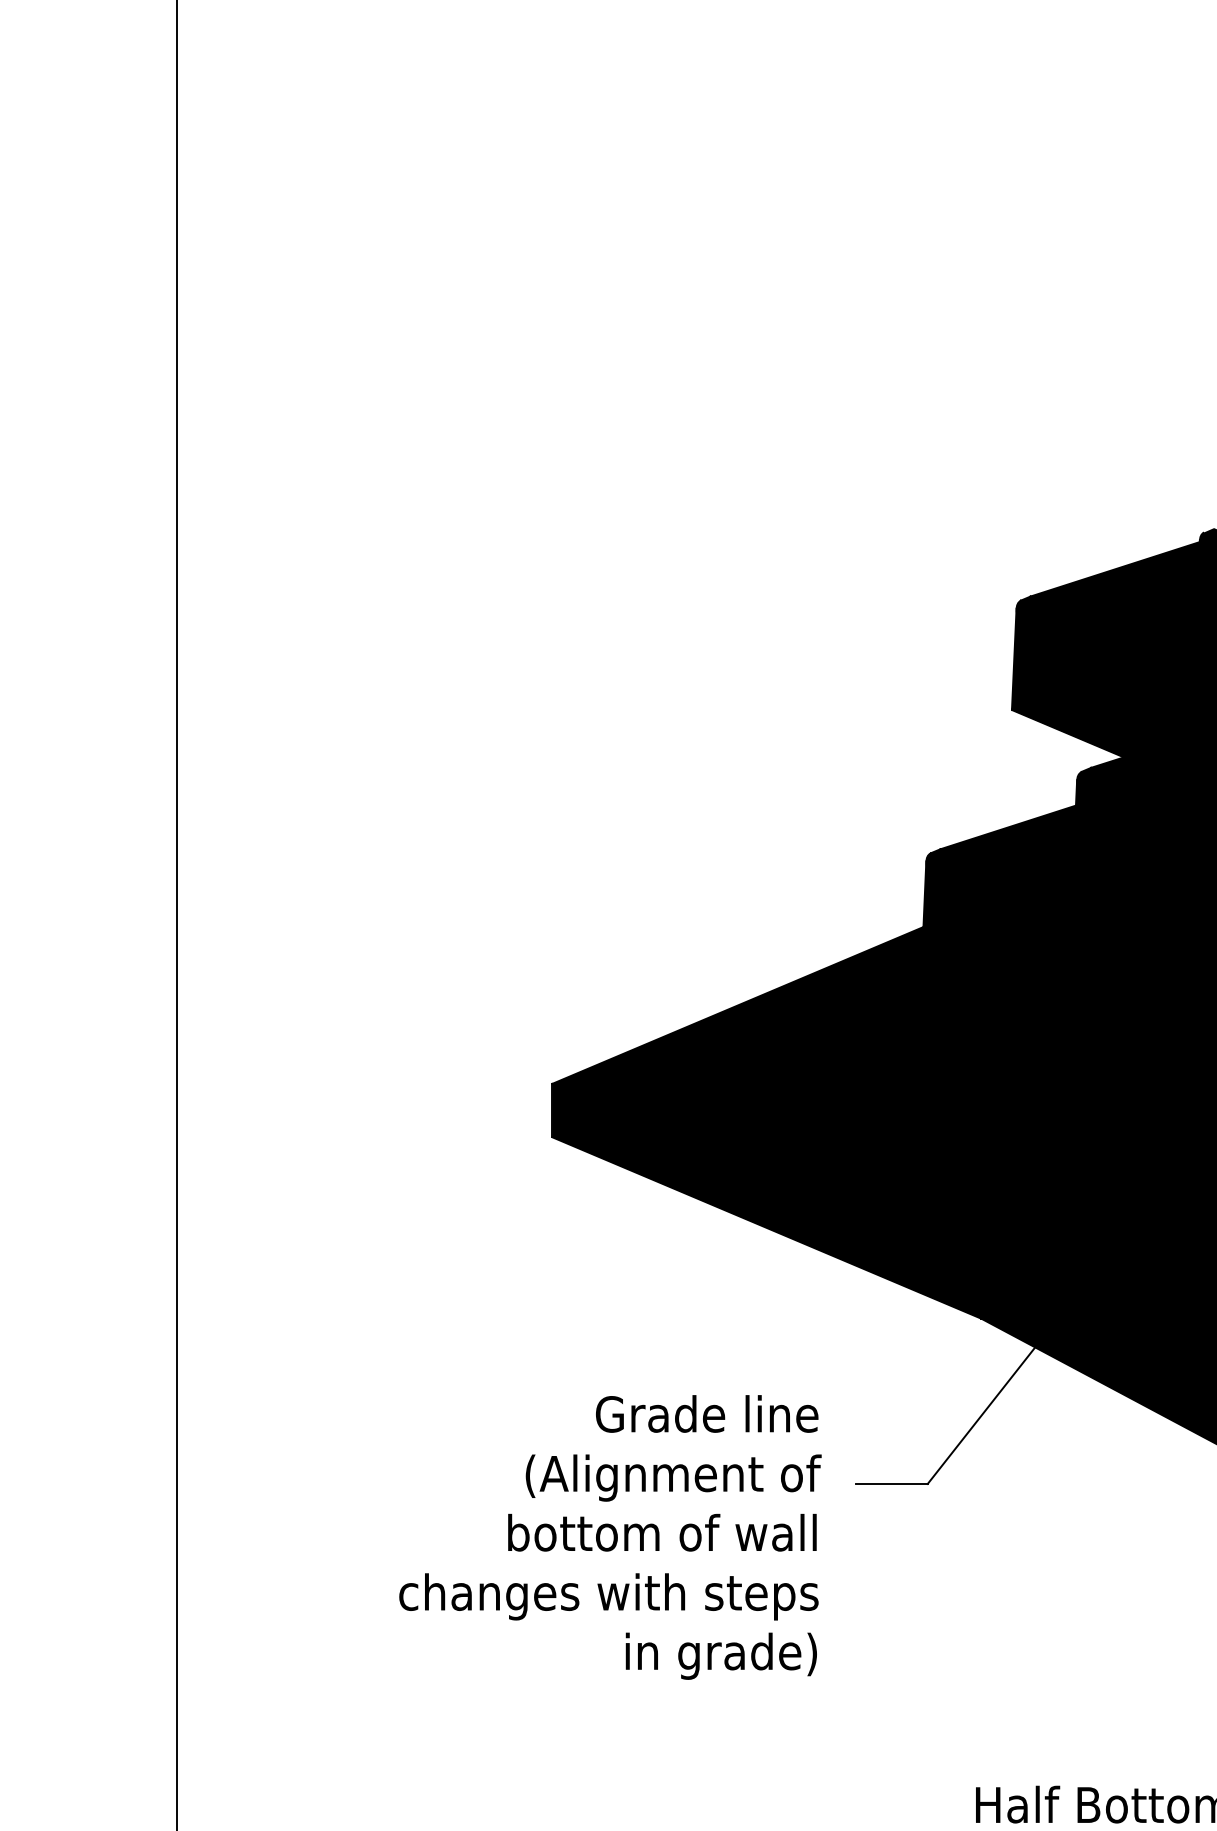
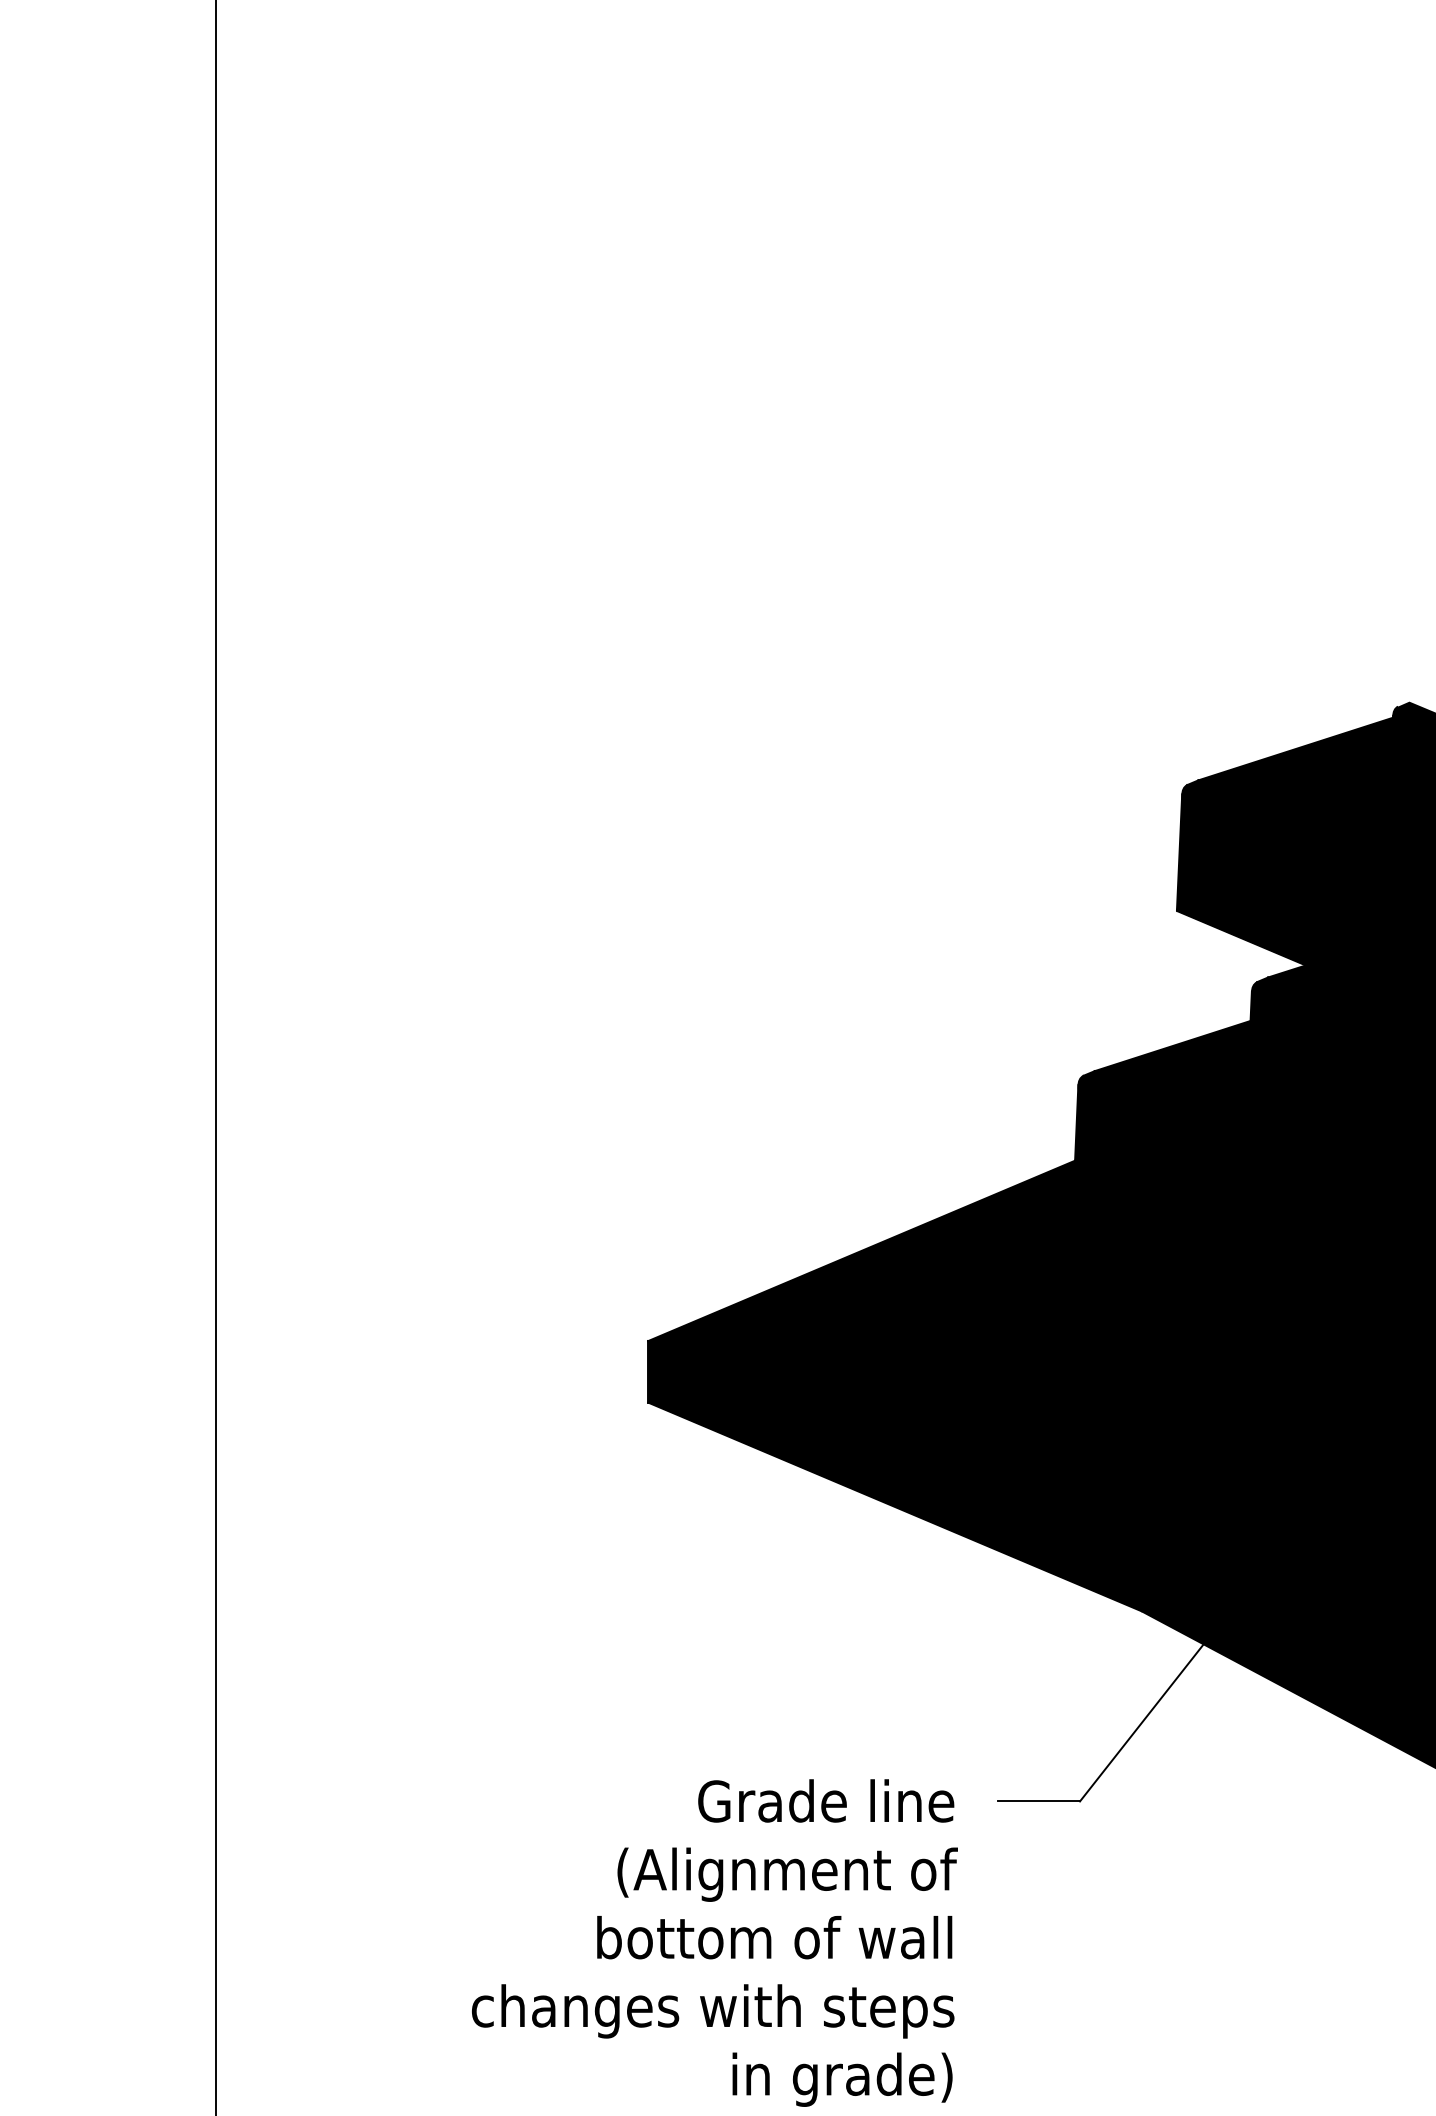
text: (610, 1537) -> (714, 1942), moved

